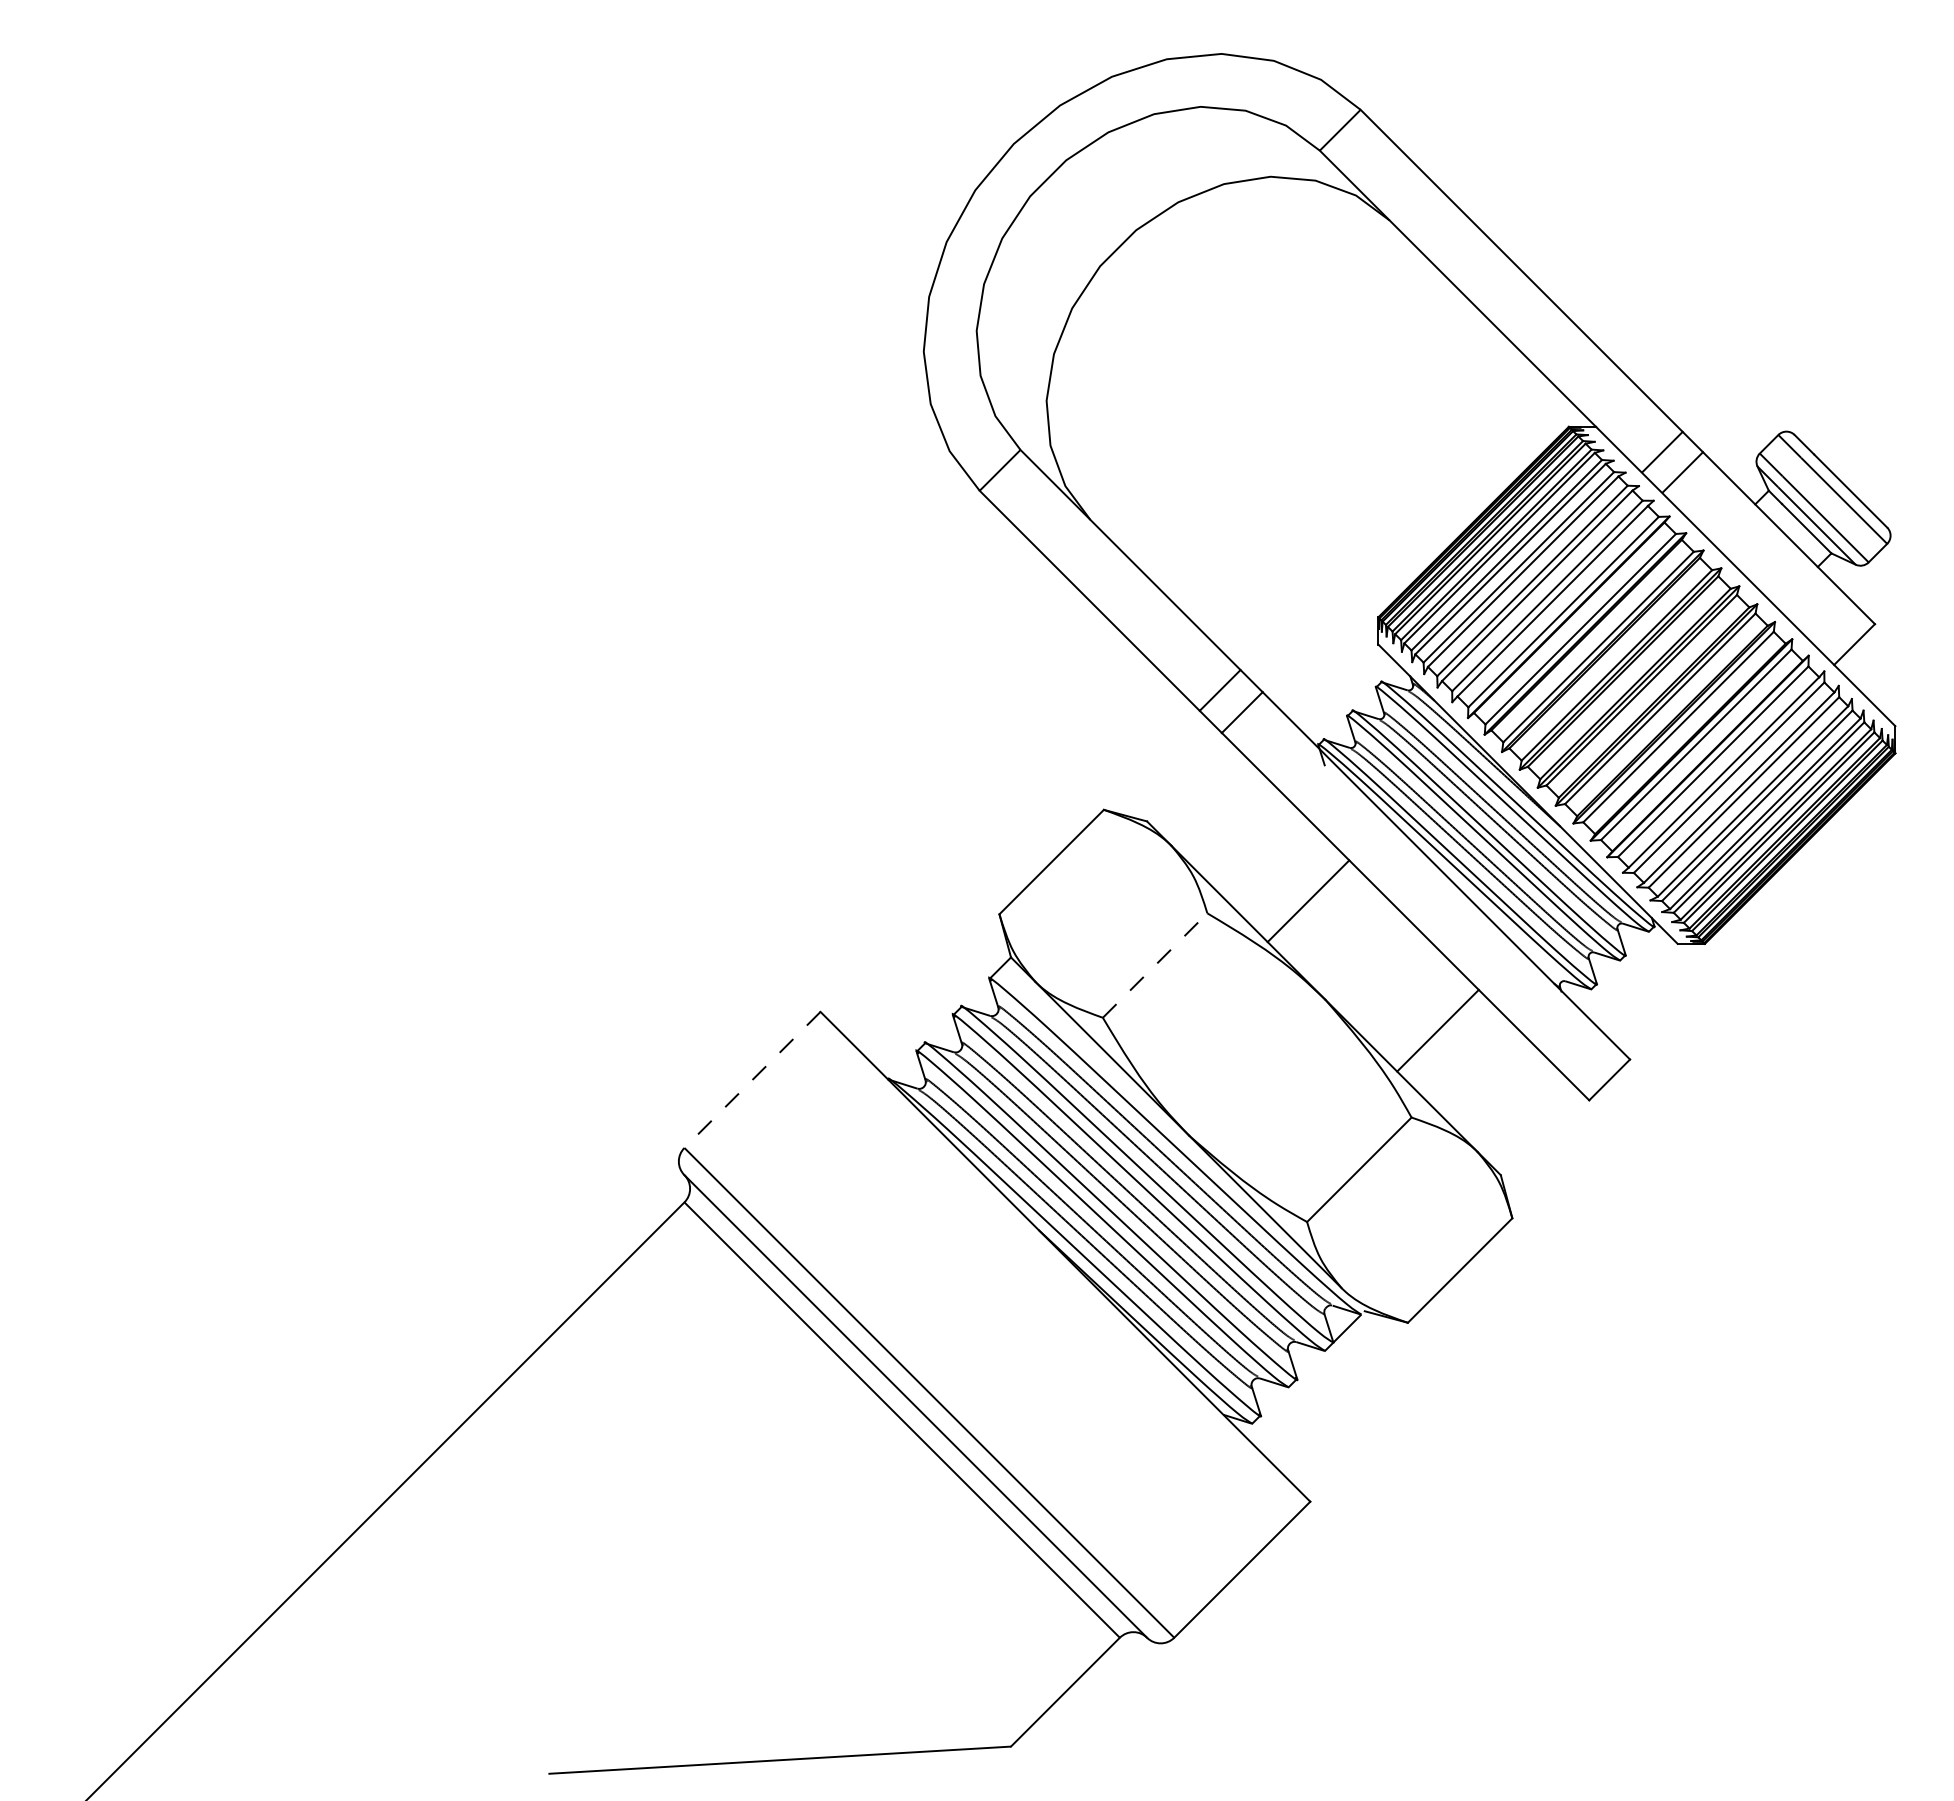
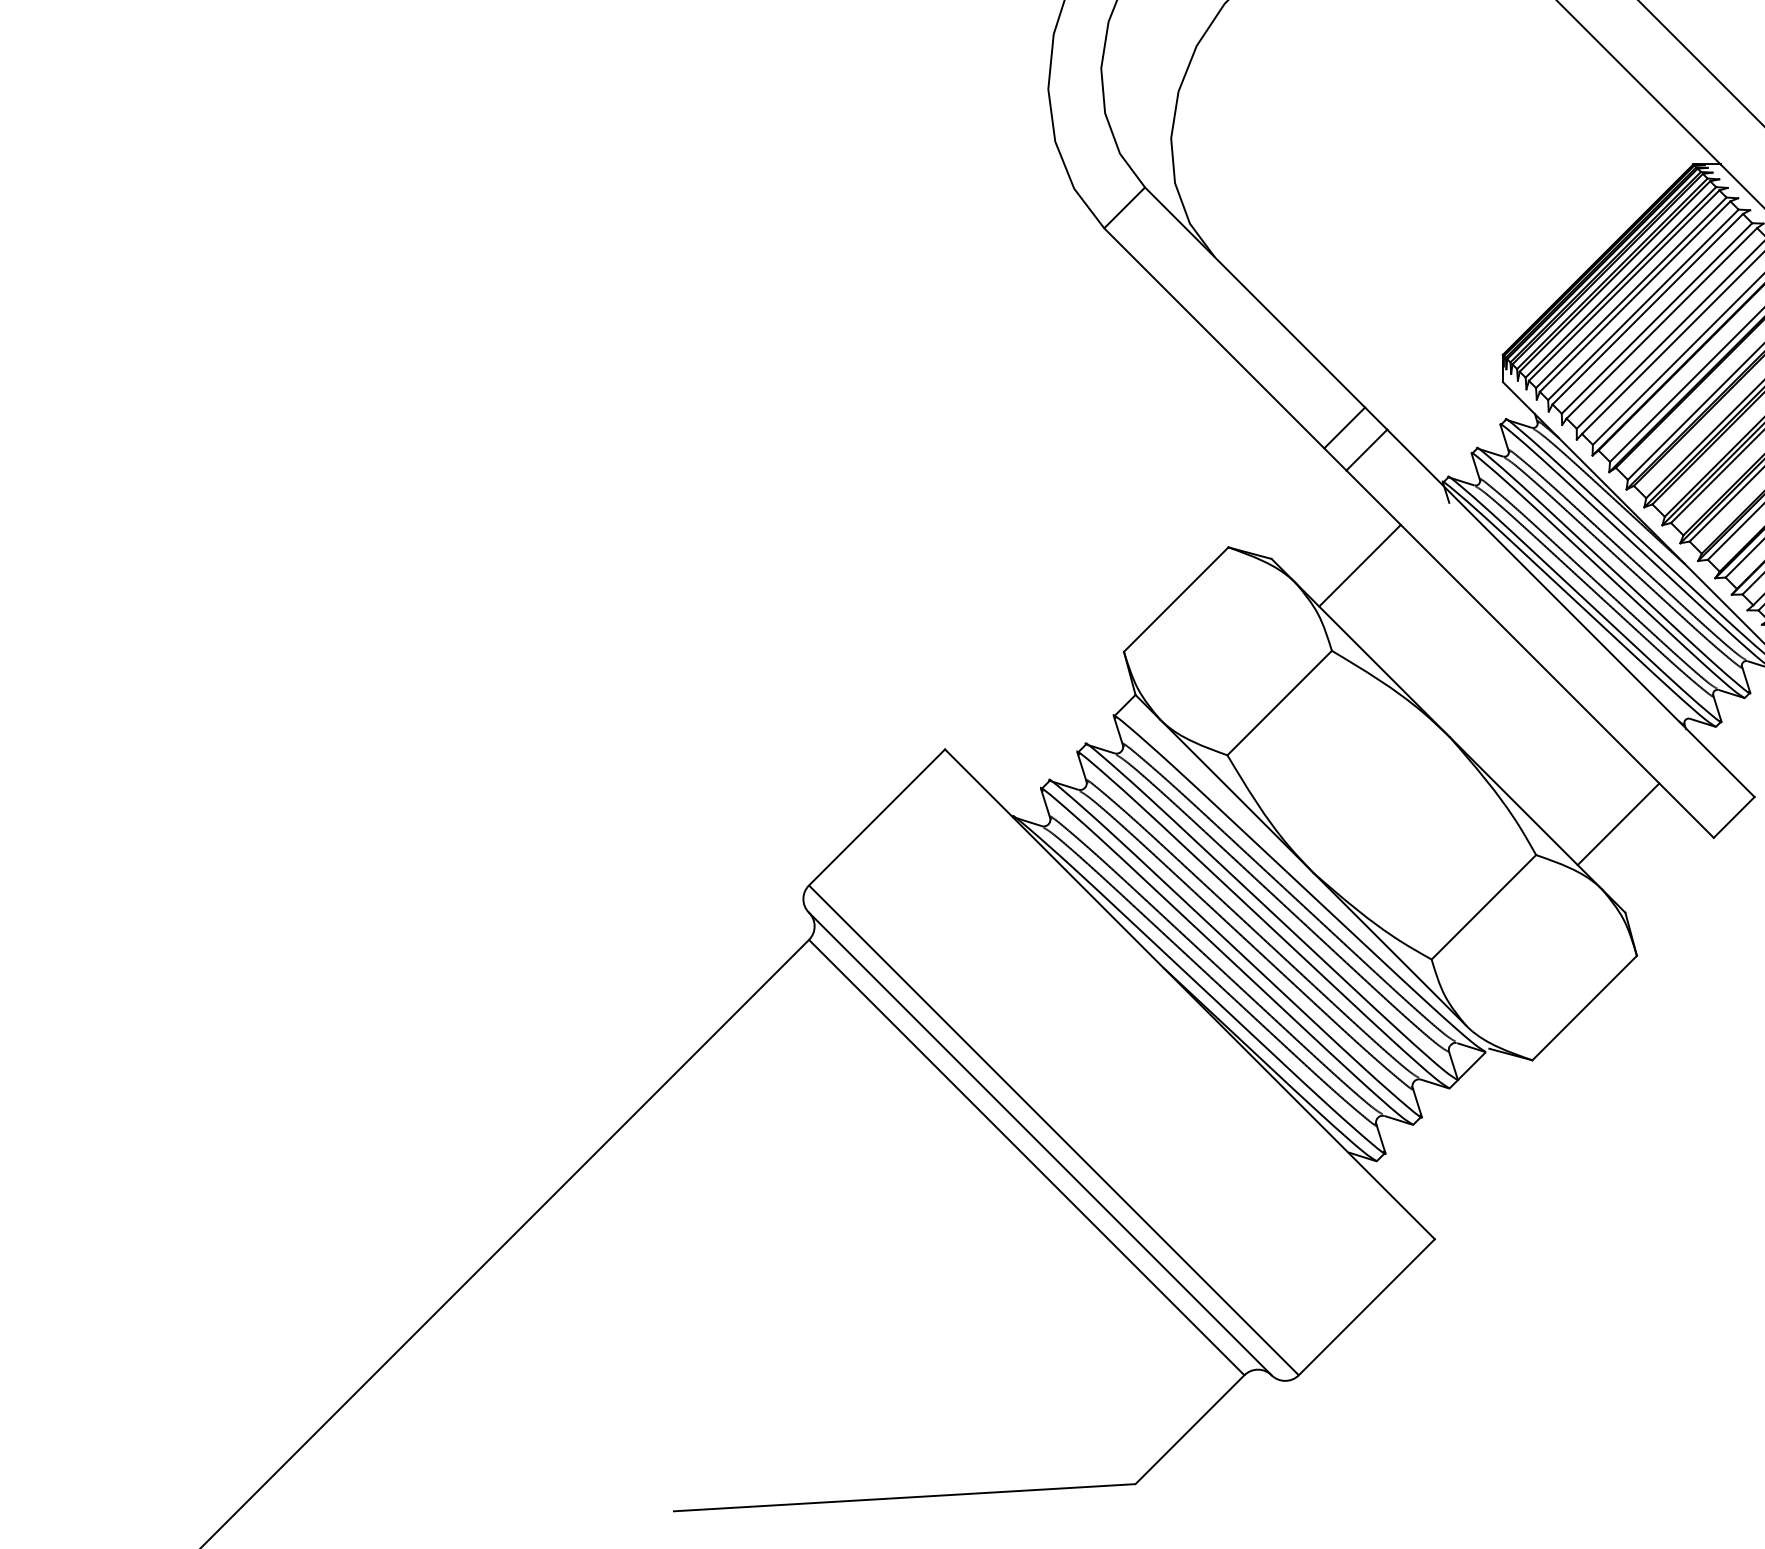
line: (1308, 901) -> (1360, 566), moved
line: (1155, 965) -> (1280, 703), dashed -> solid
line: (1437, 1030) -> (1618, 824), moved
line: (752, 1080) -> (877, 818), dashed -> solid

